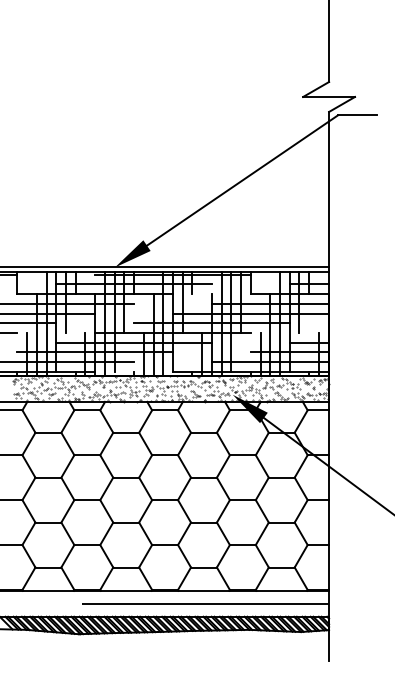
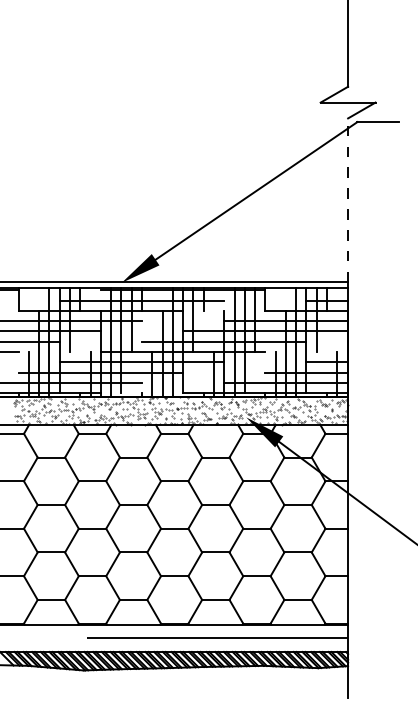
line: (329, 189) -> (348, 200), solid -> dashed

